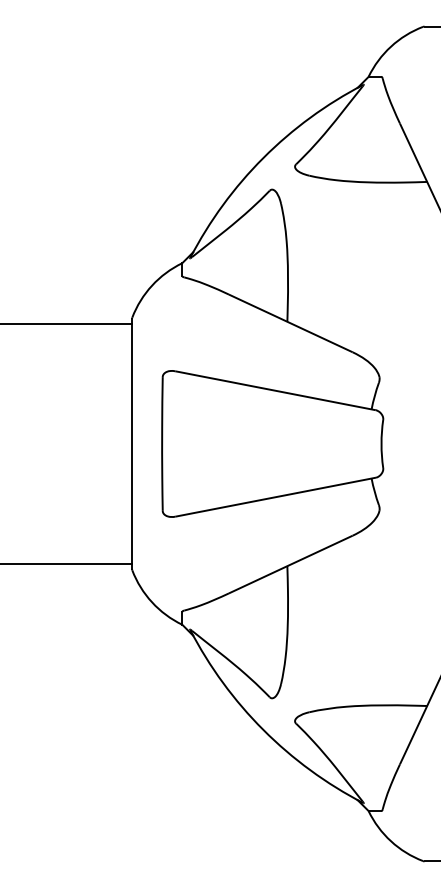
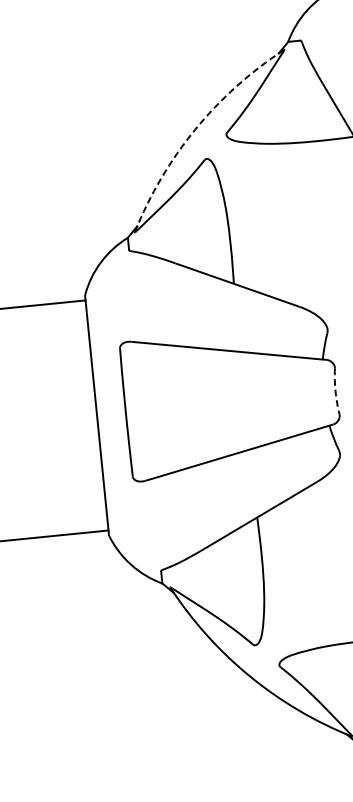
arc: (263, 157) -> (195, 129), solid -> dashed
arc: (381, 443) -> (335, 391), solid -> dashed

